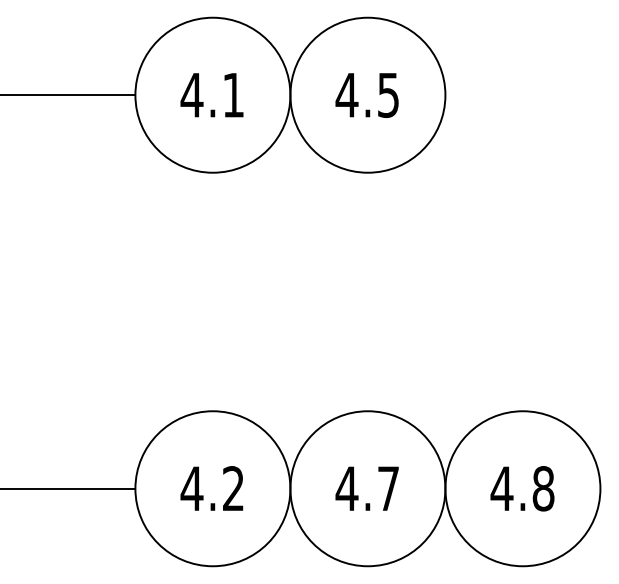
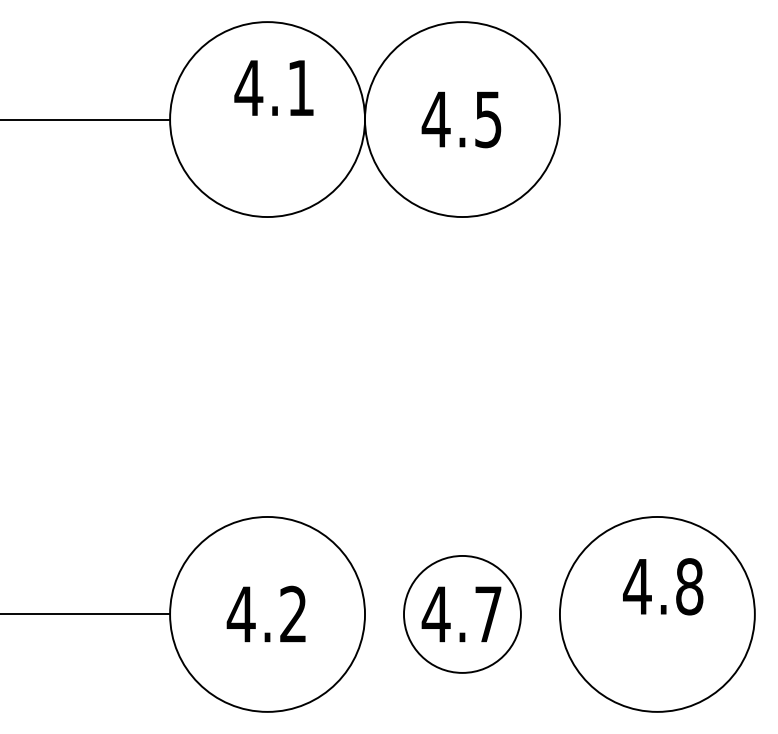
text: (211, 95) -> (273, 88), moved
circle: (367, 488) -> (461, 614), size x0.6
text: (522, 488) -> (663, 586), moved

